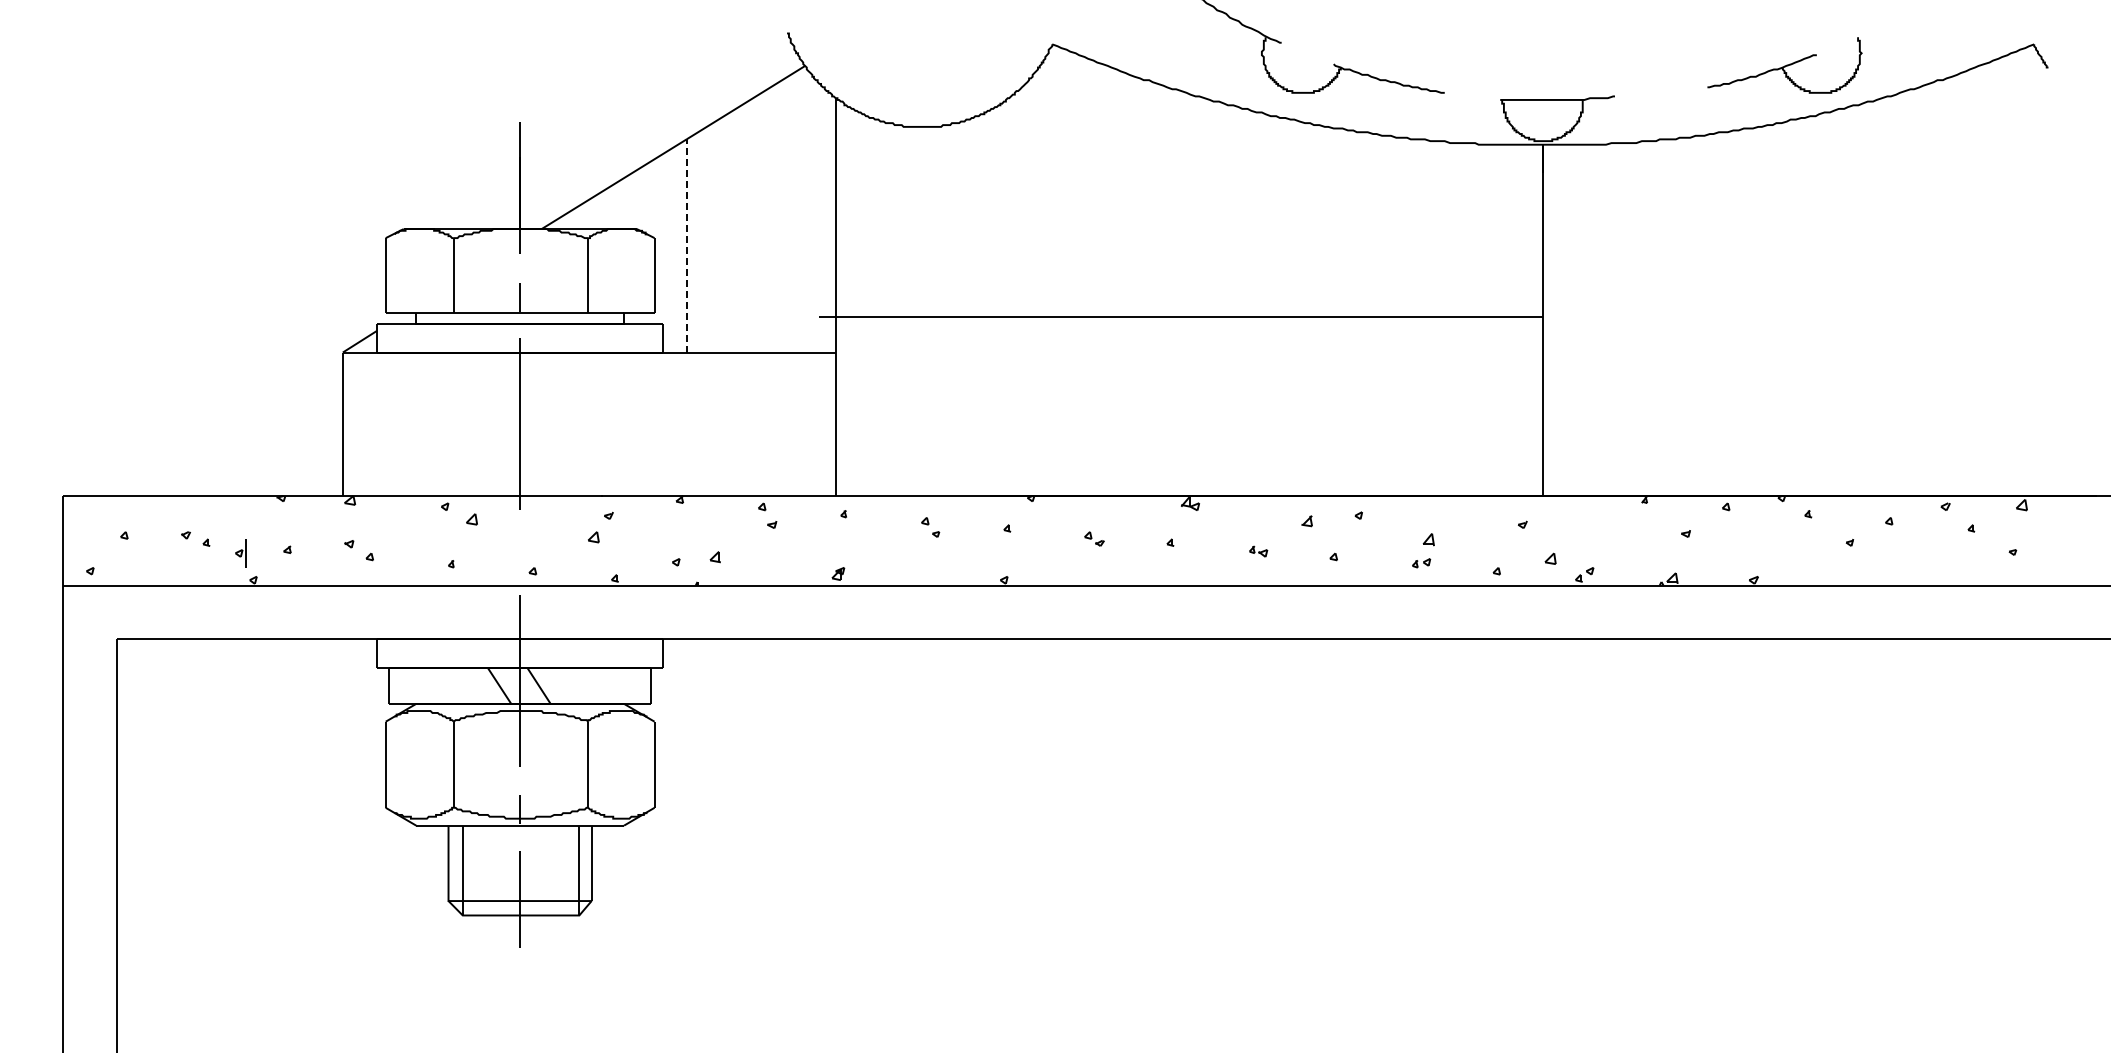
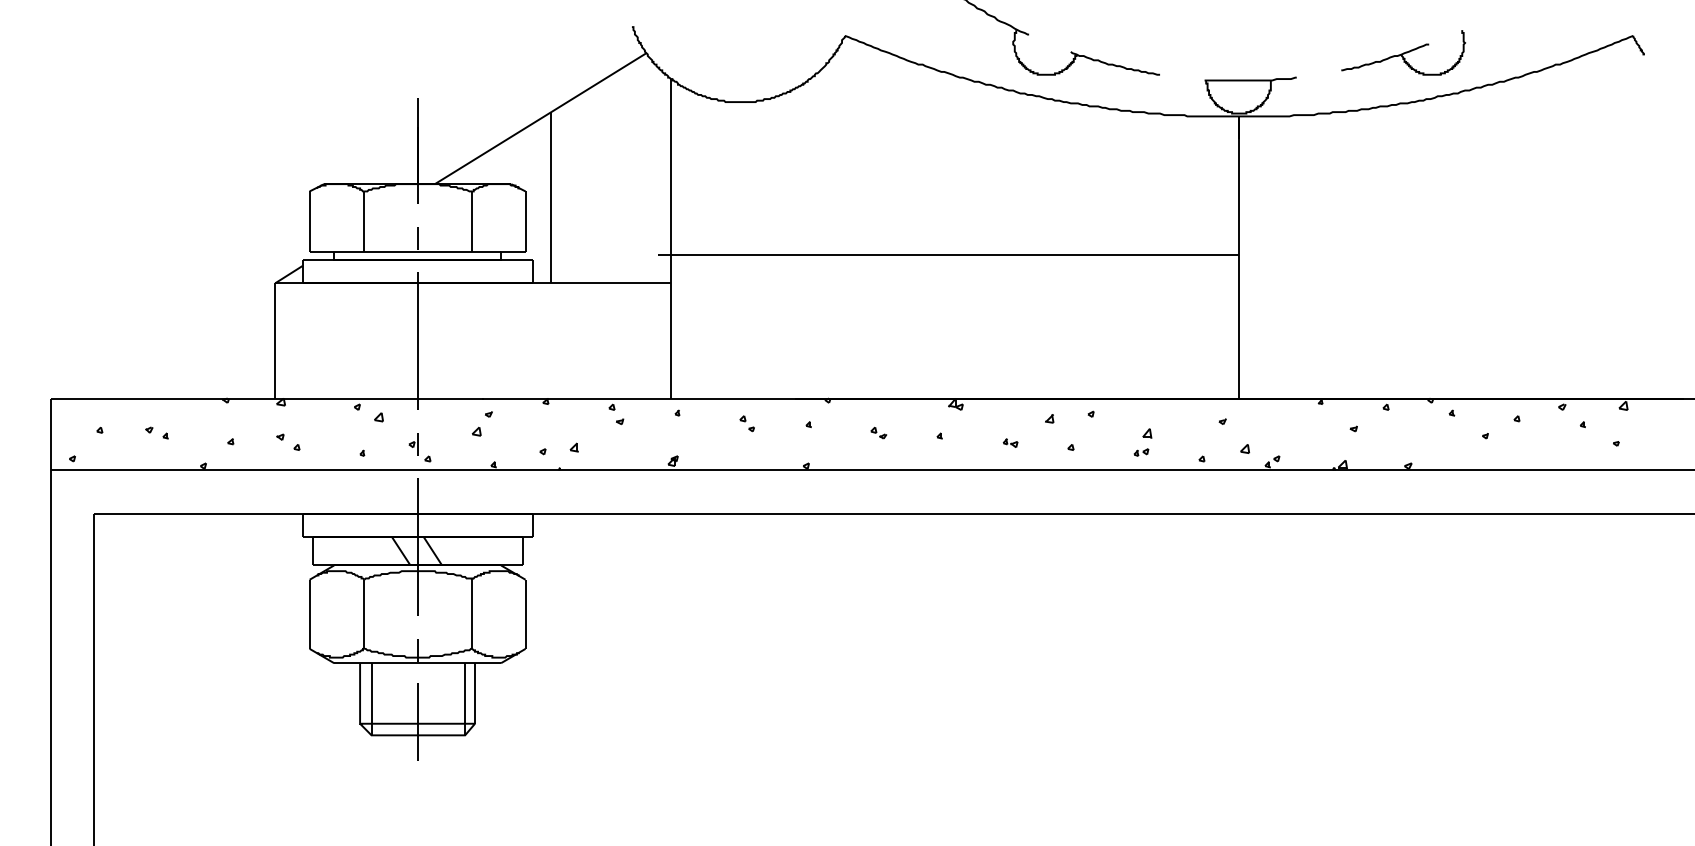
part: (1784, 65) -> (1403, 52), moved
line: (686, 245) -> (551, 197), dashed -> solid
part: (240, 553) -> (413, 444), moved

